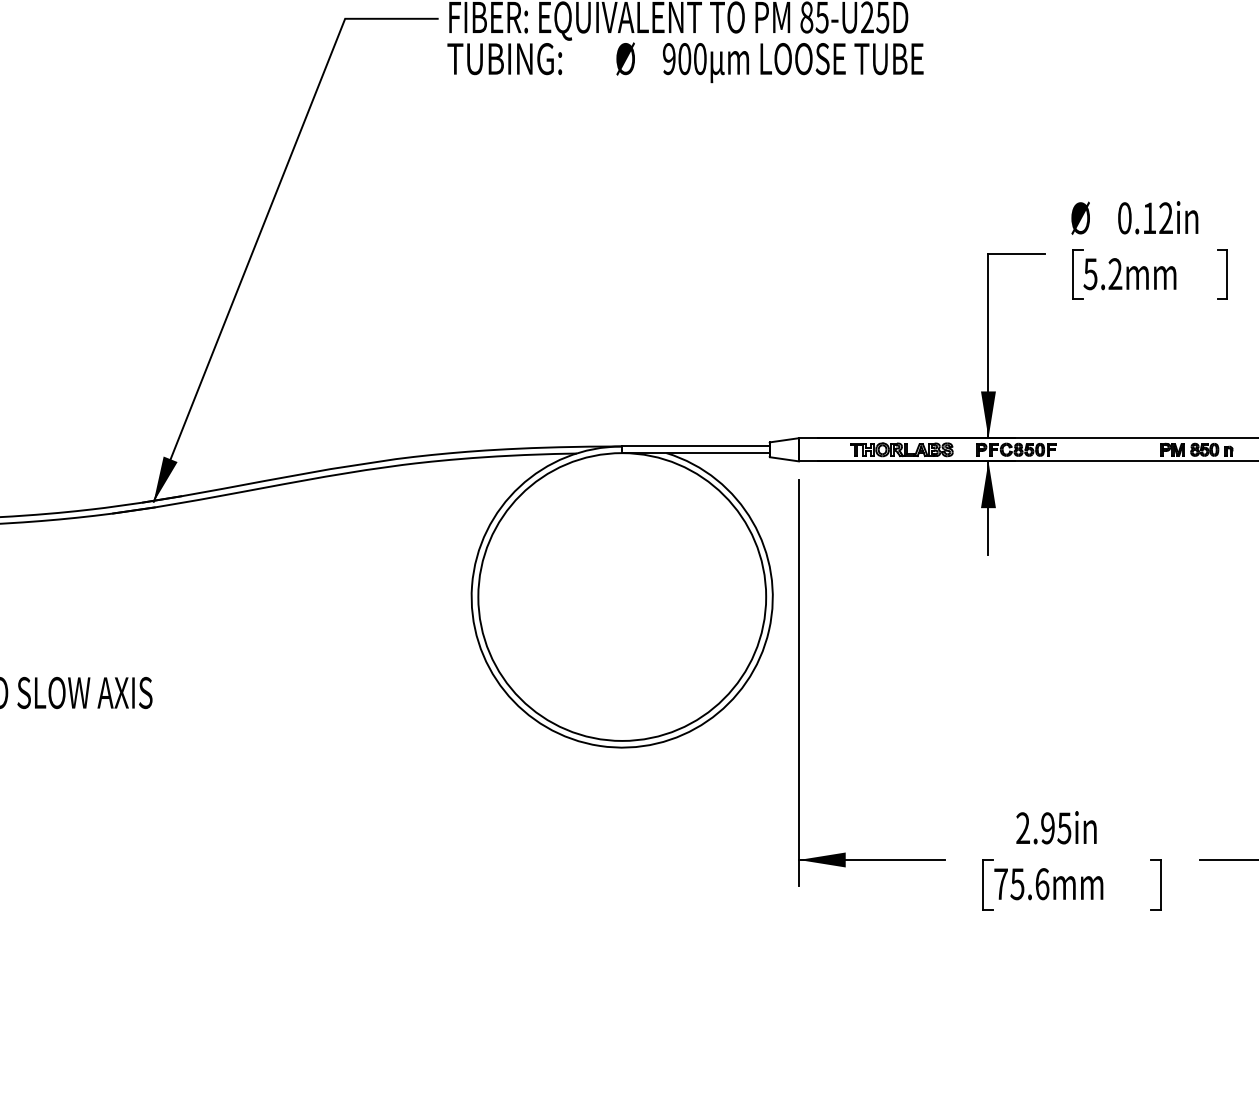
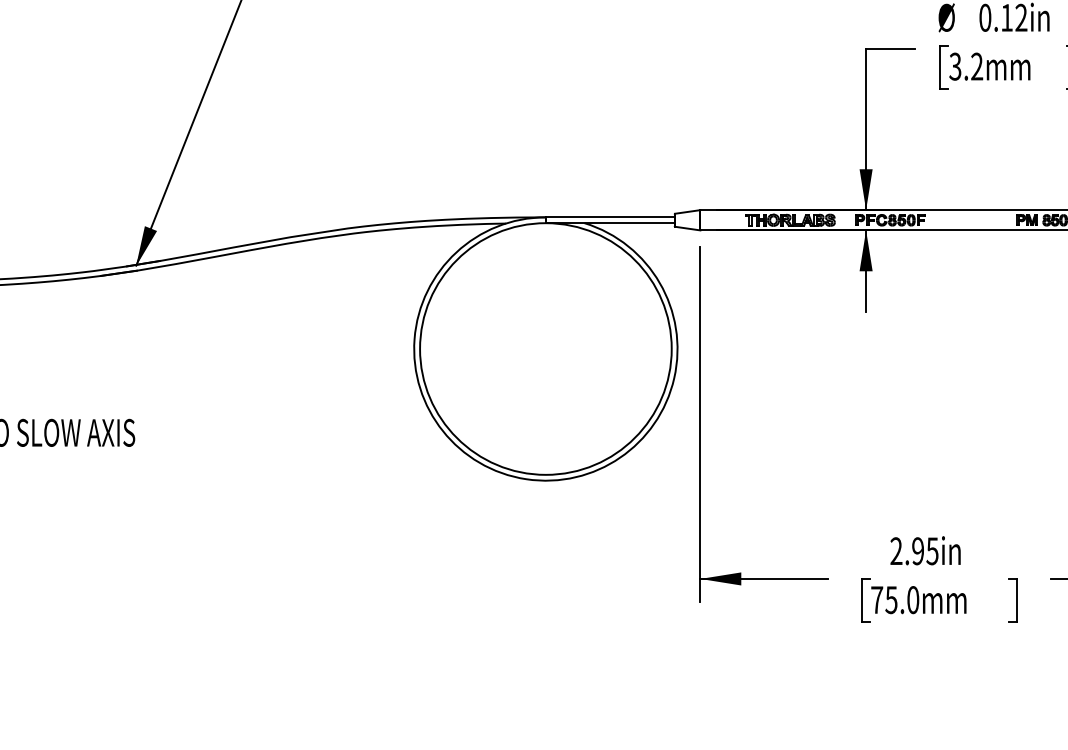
text: (1090, 273) -> (955, 66), 5.2mm -> 3.2mm
text: (1042, 884) -> (913, 600), 75.6mm -> 75.0mm

